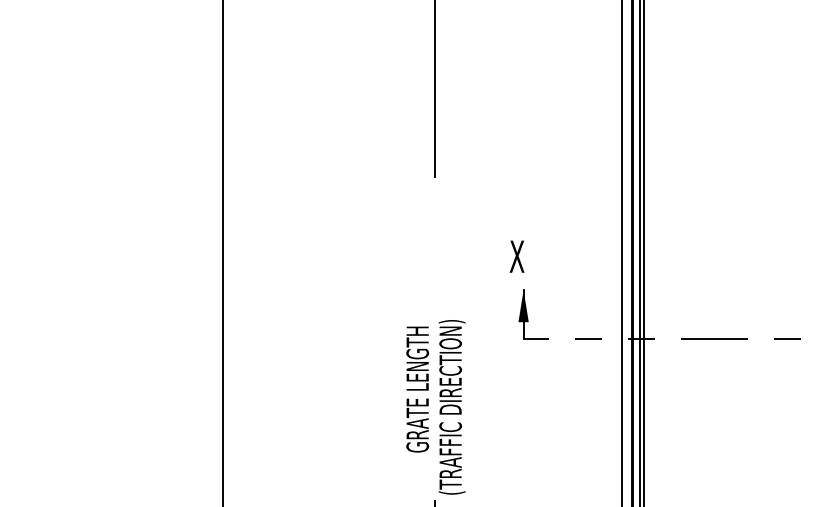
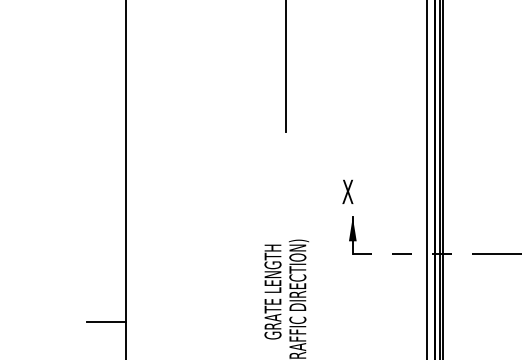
line: (196, 429) -> (106, 322), added

